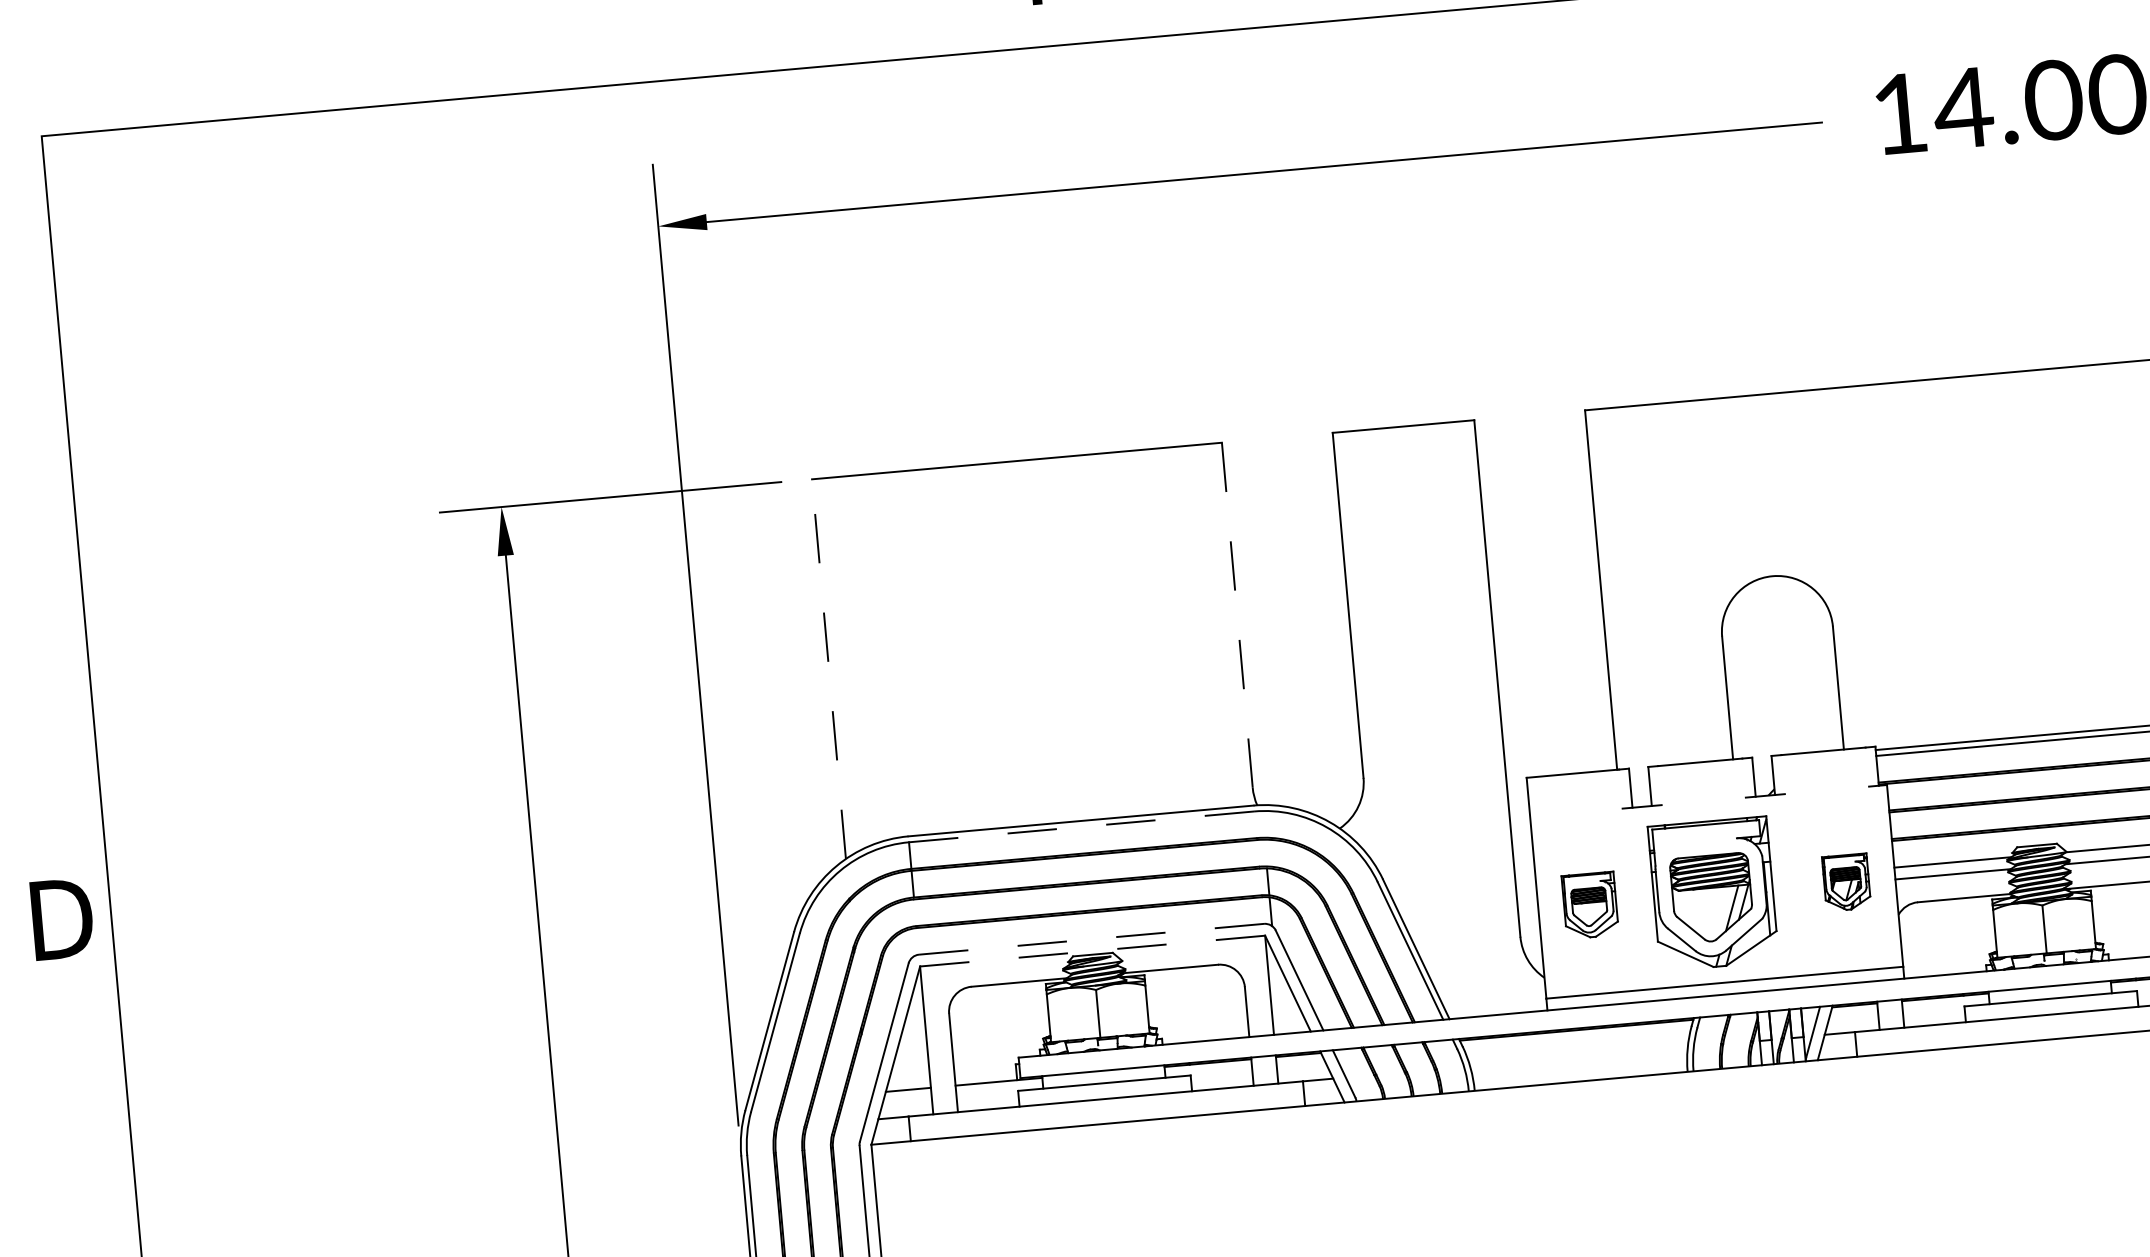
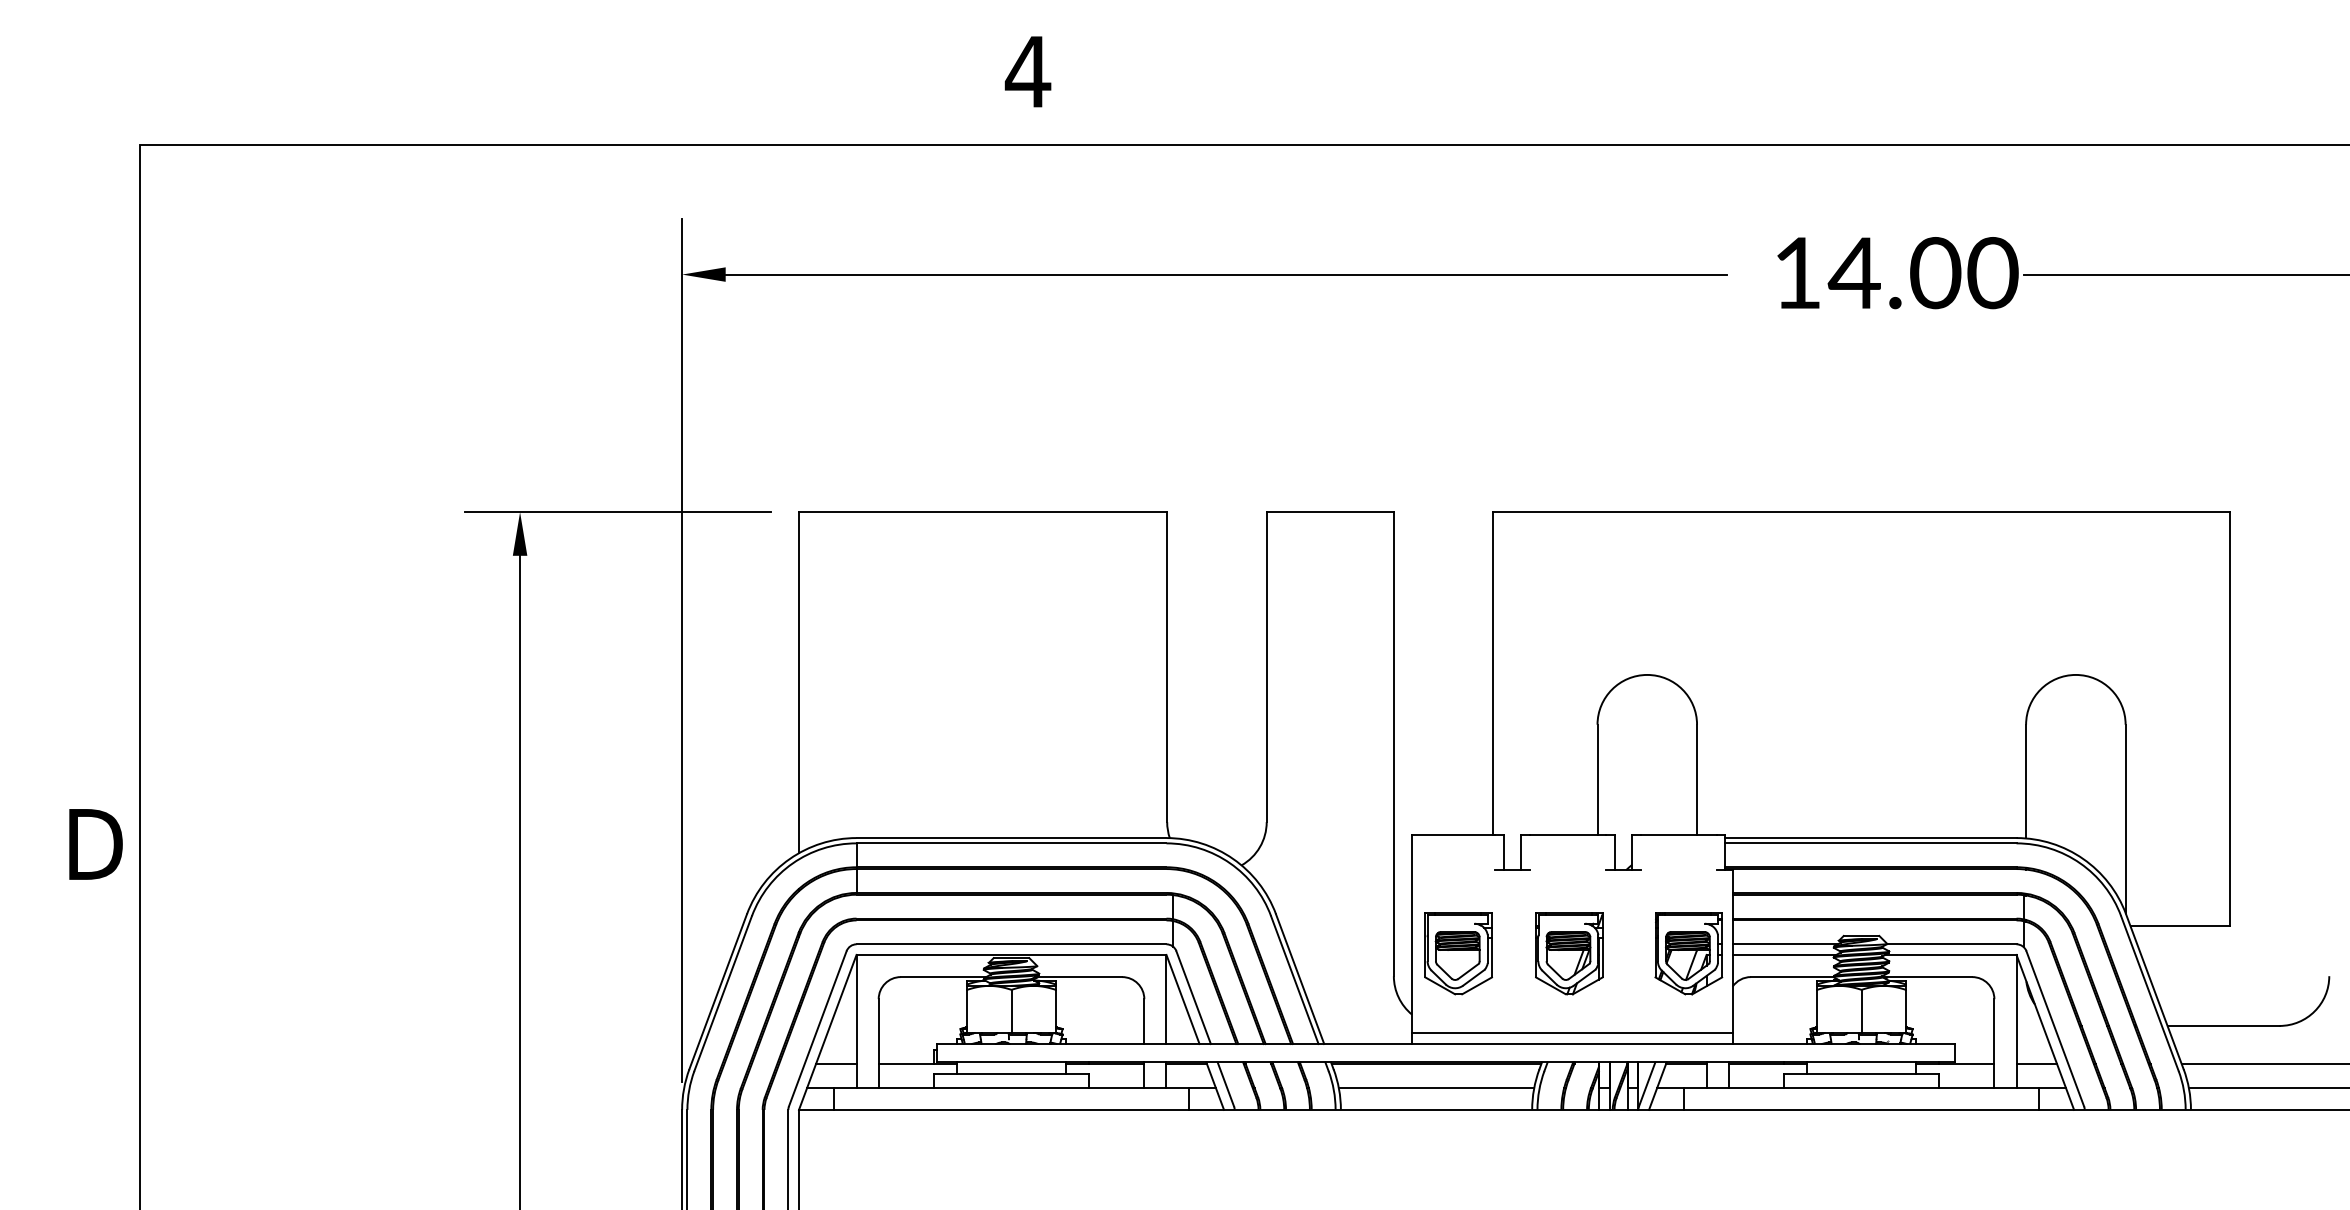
line: (1237, 615) -> (1167, 667), dashed -> solid
line: (829, 668) -> (799, 682), dashed -> solid
line: (1081, 827) -> (1011, 843), dashed -> solid
part: (1846, 882) -> (1688, 953), size x1.67
part: (1713, 894) -> (1569, 953), size x0.62
part: (1590, 905) -> (1458, 953), size x1.43
line: (1091, 939) -> (1011, 944), dashed -> solid
line: (1092, 950) -> (1011, 954), dashed -> solid
line: (1578, 1056) -> (1436, 1087), added

